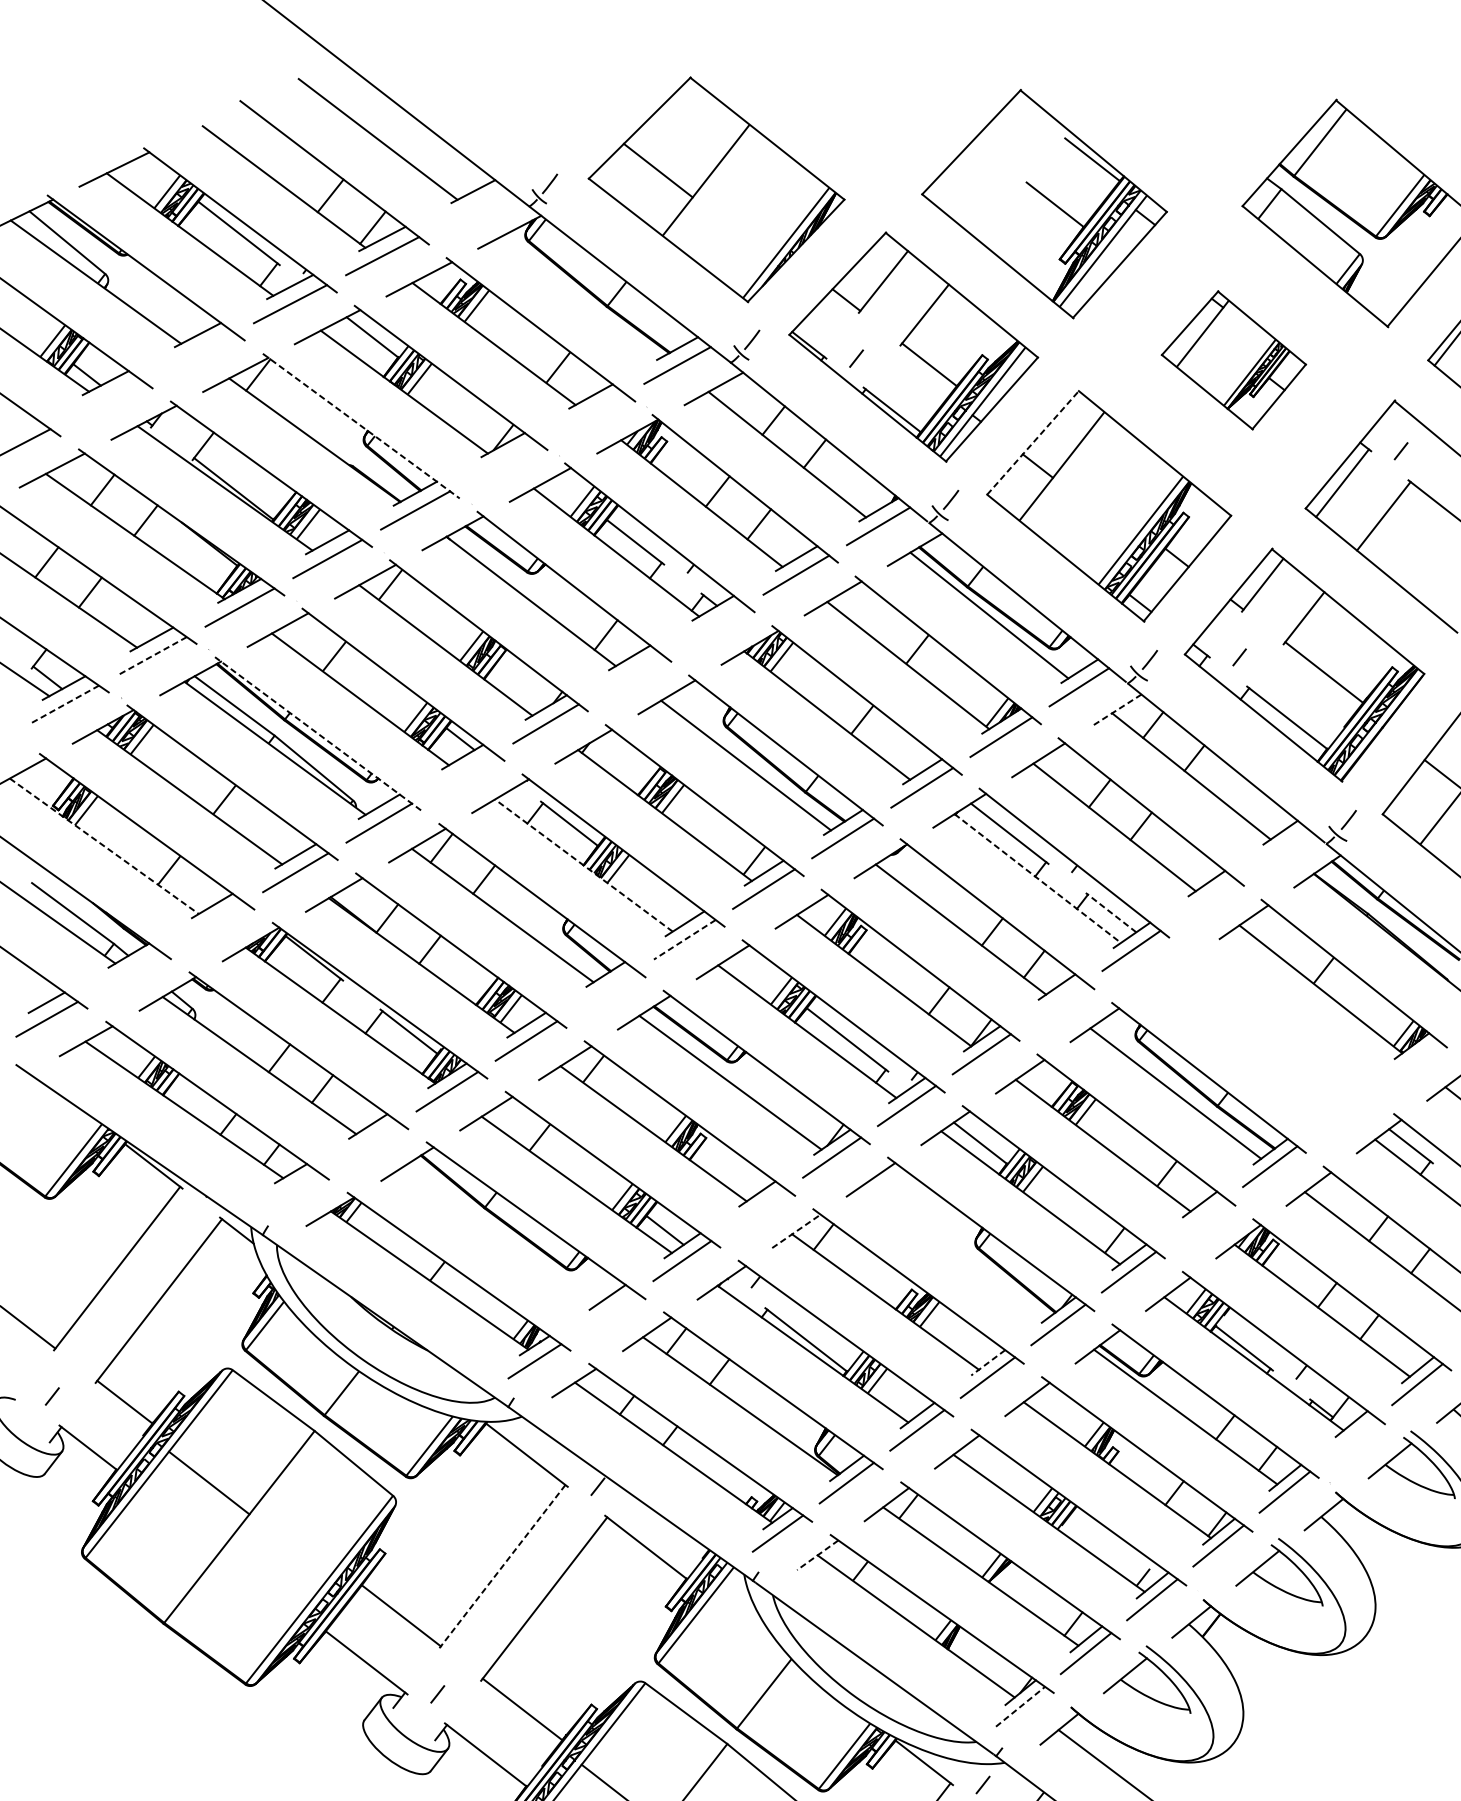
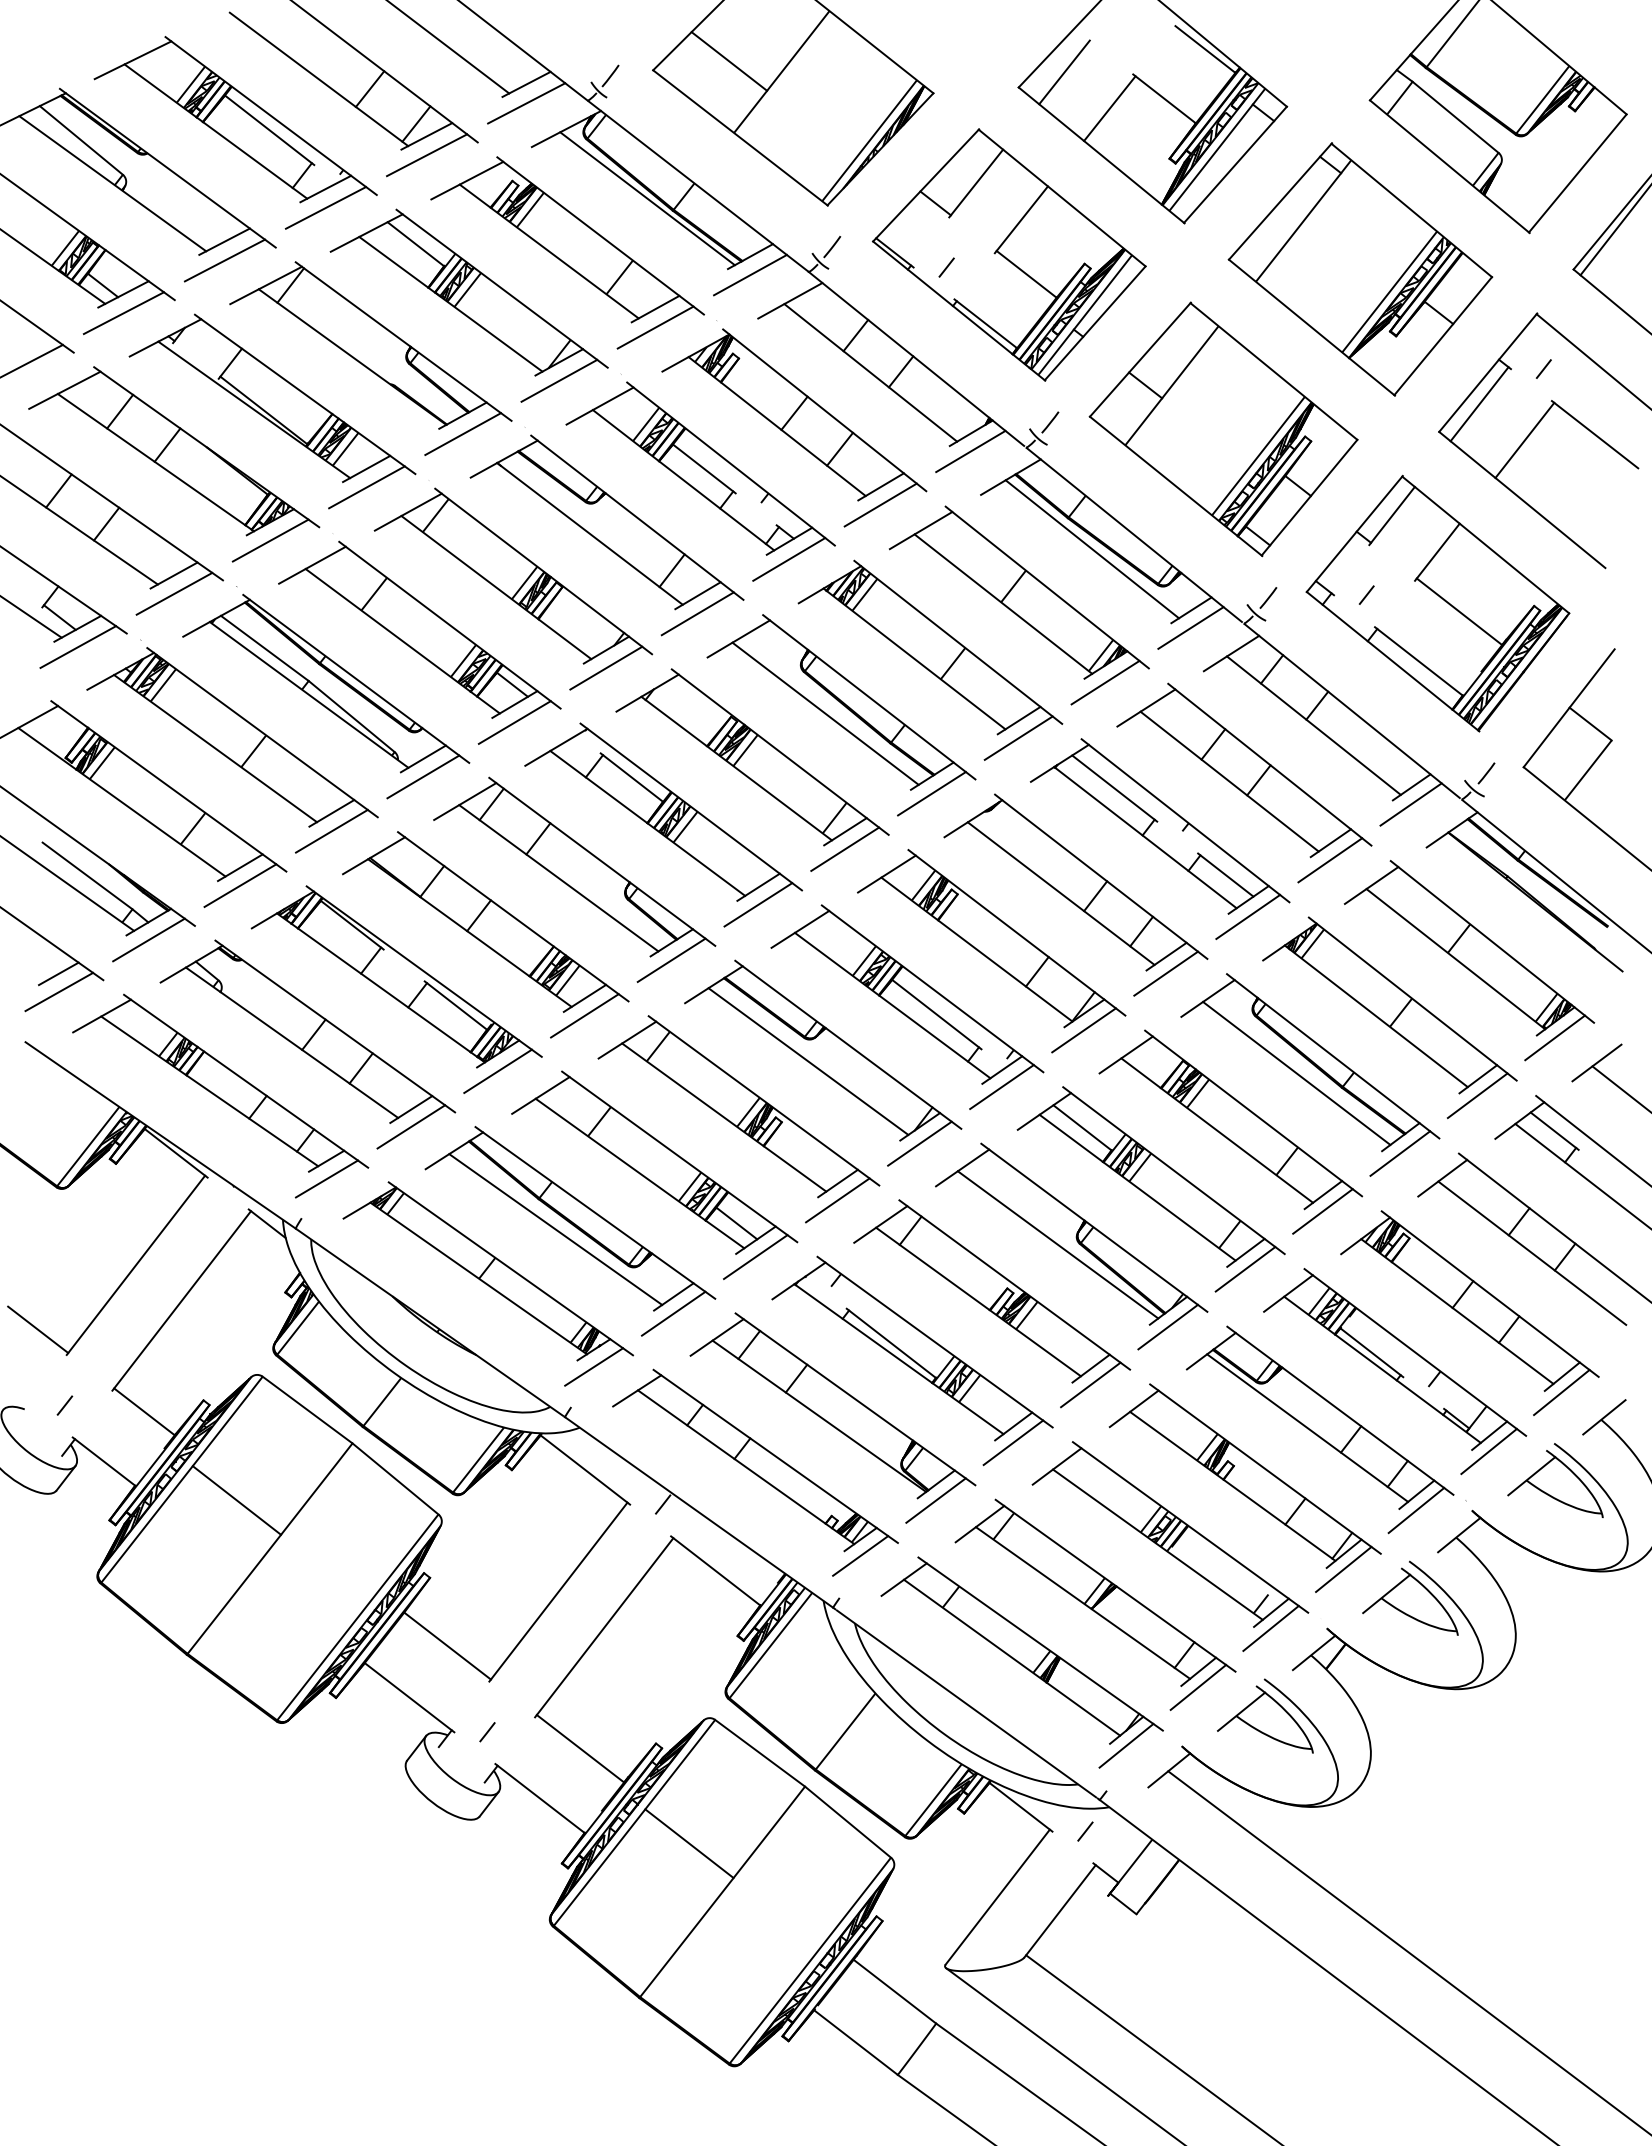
line: (963, 180) -> (1064, 72), added
line: (473, 208) -> (526, 103), added
line: (1005, 213) -> (1109, 108), added
line: (583, 295) -> (647, 198), added
line: (197, 352) -> (224, 260), added
part: (1233, 360) -> (1360, 269), size x1.67
line: (105, 400) -> (123, 313), added
line: (590, 413) -> (655, 327), added
line: (361, 426) -> (403, 341), dashed -> solid
line: (1033, 442) -> (1140, 359), dashed -> solid
line: (503, 461) -> (559, 380), added
line: (713, 624) -> (789, 559), added
line: (152, 656) -> (174, 594), dashed -> solid
line: (629, 674) -> (697, 613), added
line: (63, 705) -> (77, 647), dashed -> solid
line: (1116, 710) -> (1231, 653), dashed -> solid
line: (318, 733) -> (356, 678), dashed -> solid
line: (462, 773) -> (514, 722), added
line: (104, 846) -> (122, 802), dashed -> solid
line: (1279, 848) -> (1410, 804), added
line: (583, 865) -> (647, 823), dashed -> solid
line: (1037, 878) -> (1145, 837), dashed -> solid
line: (1206, 899) -> (1330, 860), added
line: (1110, 912) -> (1225, 874), dashed -> solid
line: (212, 922) -> (240, 885), added
line: (684, 940) -> (758, 905), dashed -> solid
line: (128, 971) -> (148, 939), added
line: (605, 989) -> (671, 959), added
line: (1057, 1002) -> (1166, 973), added
part: (1260, 1042) -> (1389, 1017), added
line: (1410, 1060) -> (1554, 1037), added
line: (368, 1141) -> (411, 1126), added
line: (290, 1189) -> (326, 1178), added
line: (756, 1209) -> (837, 1200), added
line: (1199, 1219) -> (1322, 1211), added
line: (797, 1231) -> (881, 1224), dashed -> solid
line: (499, 1235) -> (555, 1229), added
line: (957, 1249) -> (1057, 1244), added
line: (607, 1312) -> (673, 1313), added
line: (987, 1362) -> (1090, 1368), dashed -> solid
line: (1350, 1438) -> (1488, 1451), added
line: (818, 1555) -> (904, 1579), dashed -> solid
line: (502, 1566) -> (558, 1592), dashed -> solid
line: (1020, 1706) -> (1126, 1745), dashed -> solid

